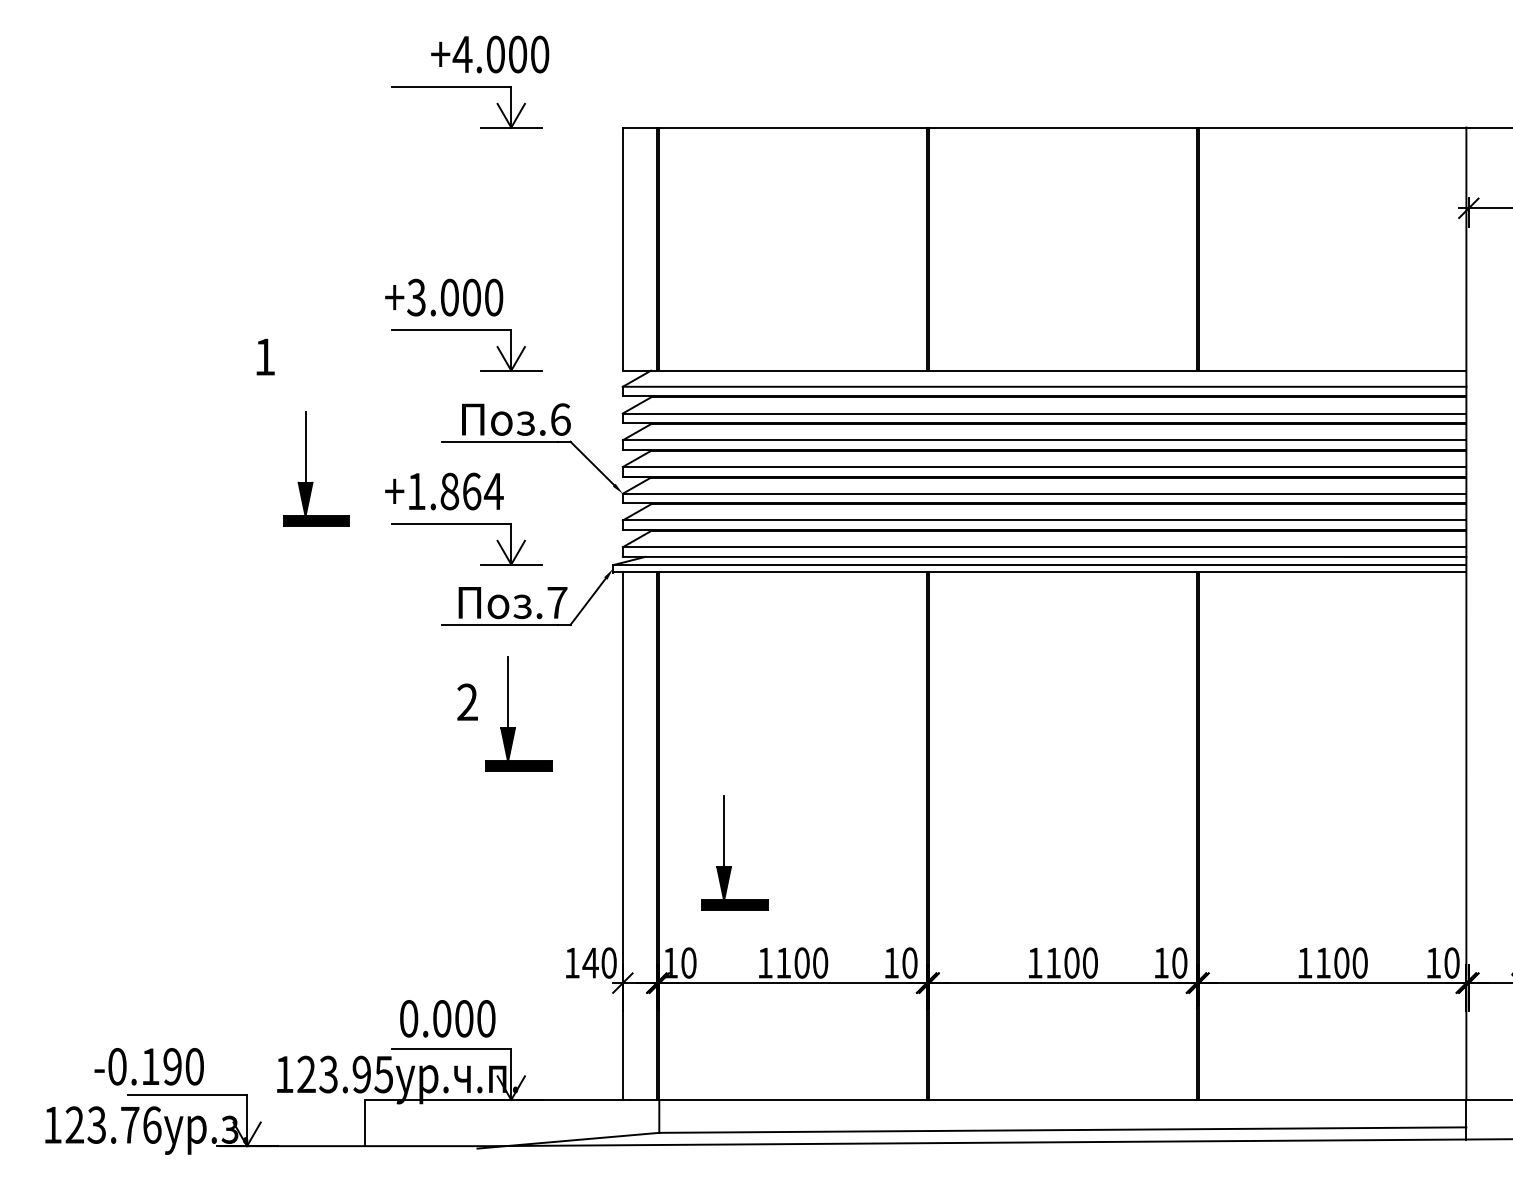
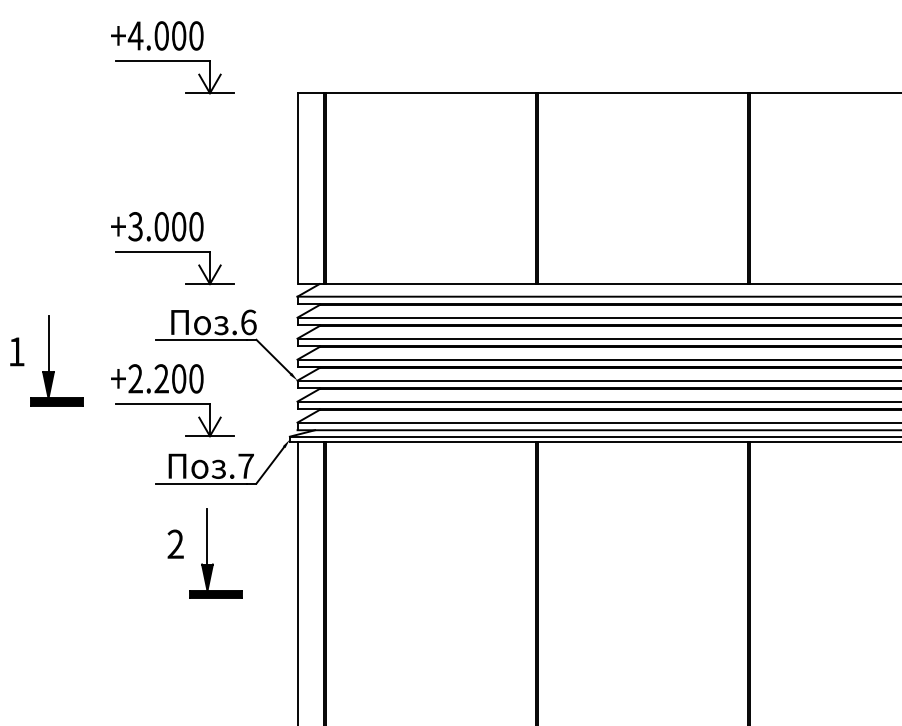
text: (490, 54) -> (157, 35), moved
text: (265, 356) -> (17, 351), moved
text: (455, 491) -> (166, 378), +1.864 -> +2.200
part: (724, 852) -> (377, 662), removed

